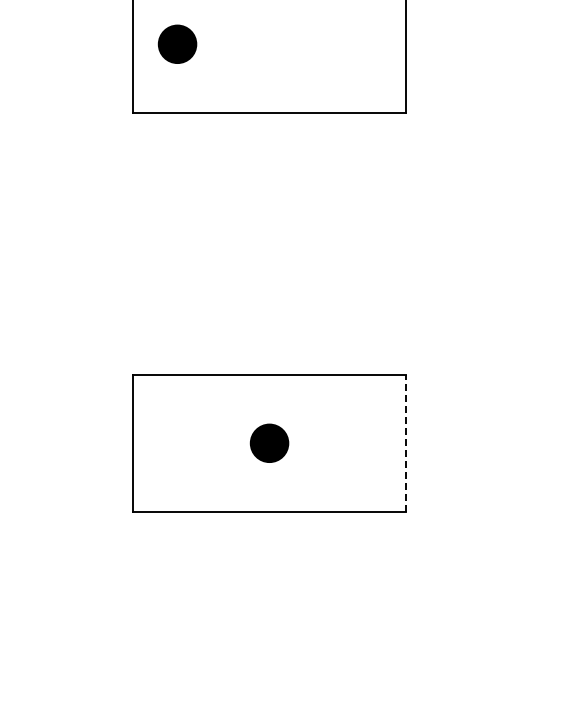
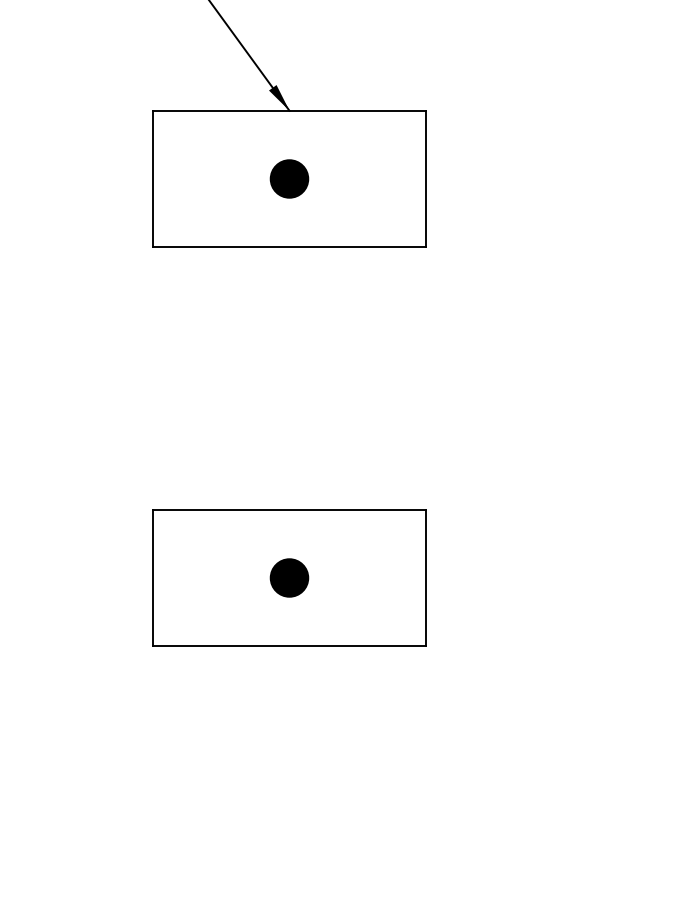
part: (177, 43) -> (289, 178), moved
line: (405, 442) -> (425, 577), dashed -> solid

